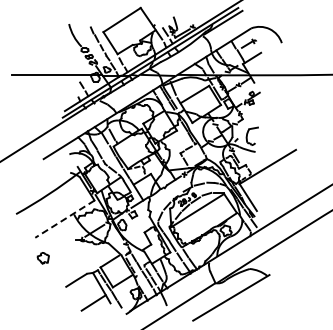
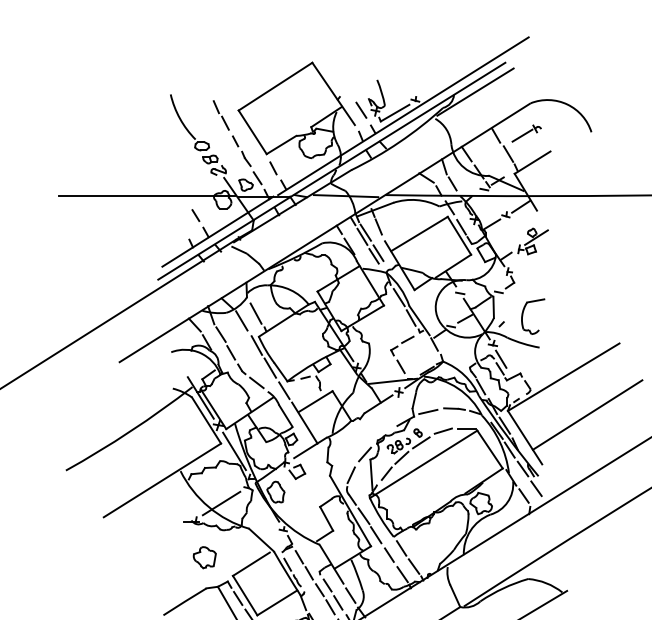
line: (279, 185) -> (586, 413), added
line: (64, 219) -> (161, 481), dashed -> solid
part: (42, 258) -> (203, 558), moved

